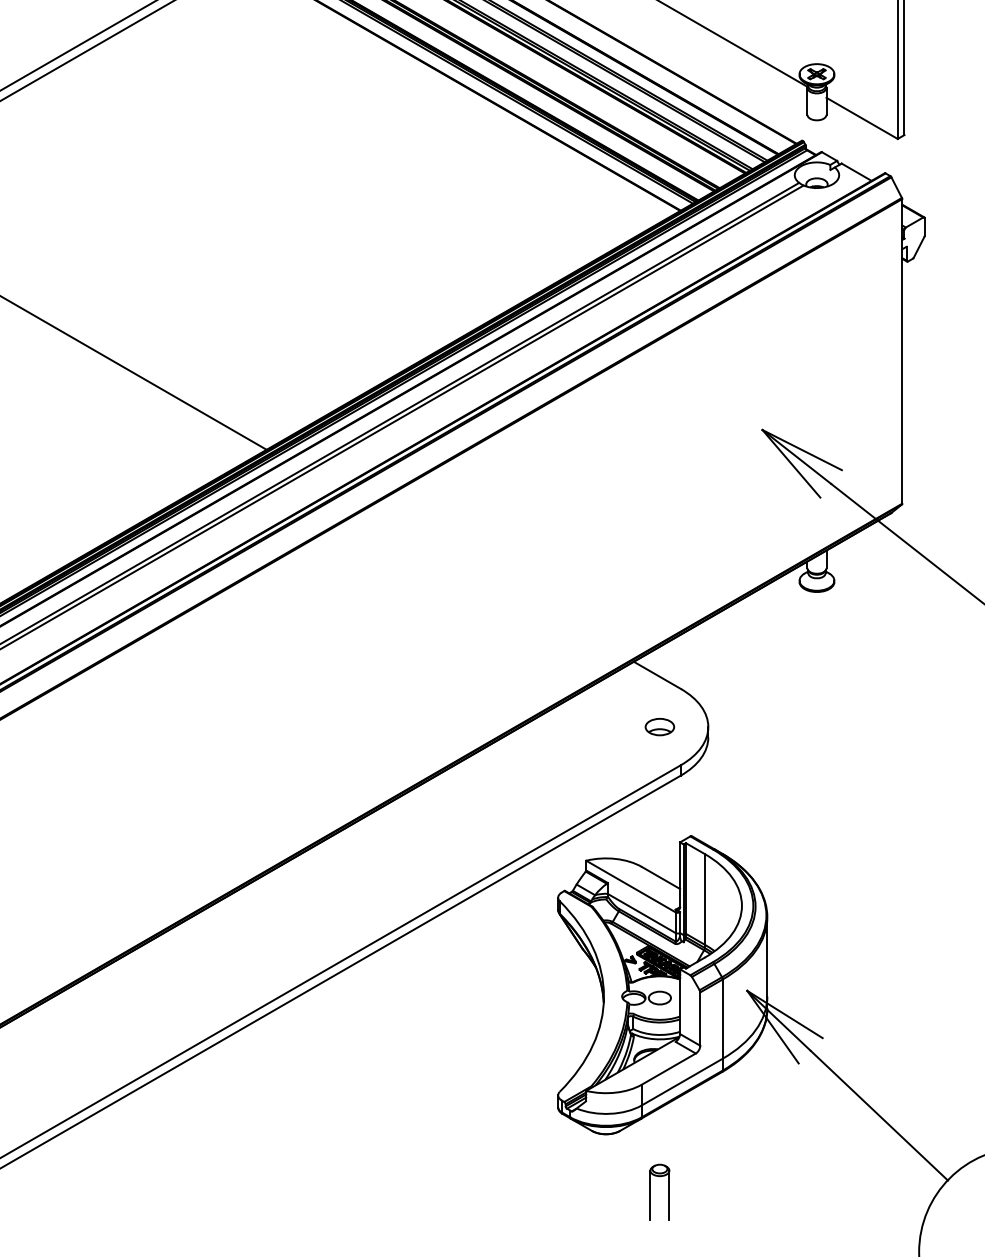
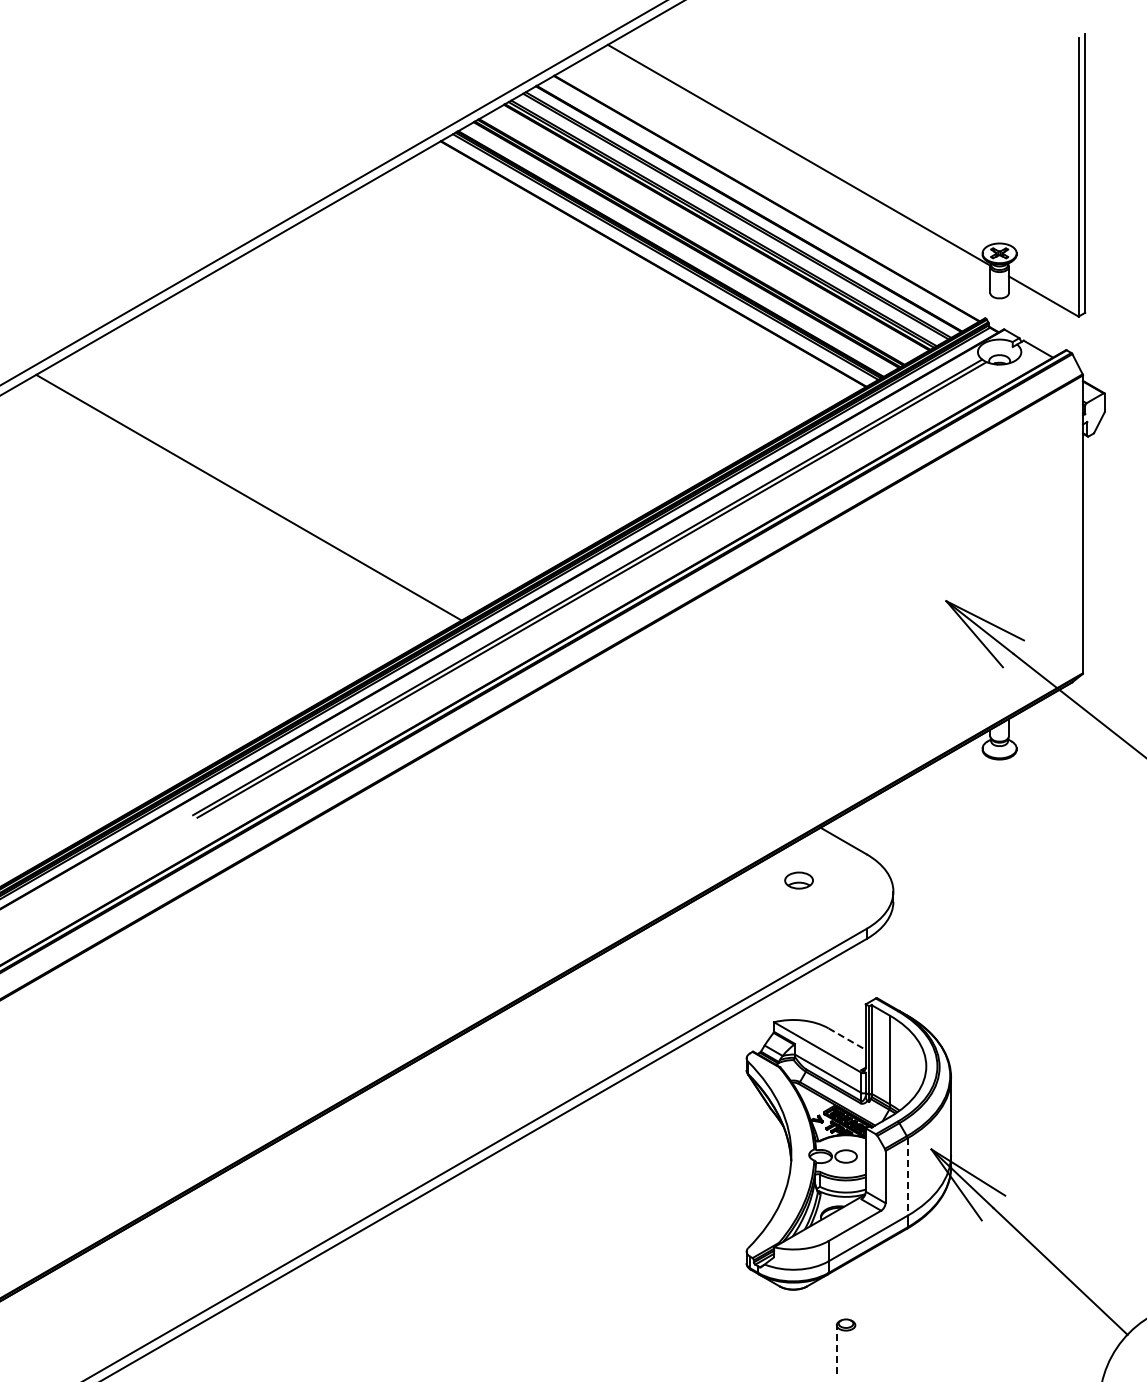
part: (659, 726) -> (798, 880), moved
line: (661, 878) -> (847, 1039), solid -> dashed
line: (722, 1019) -> (907, 1177), solid -> dashed
line: (650, 1195) -> (836, 1349), solid -> dashed
line: (669, 1195) -> (855, 1349), removed

